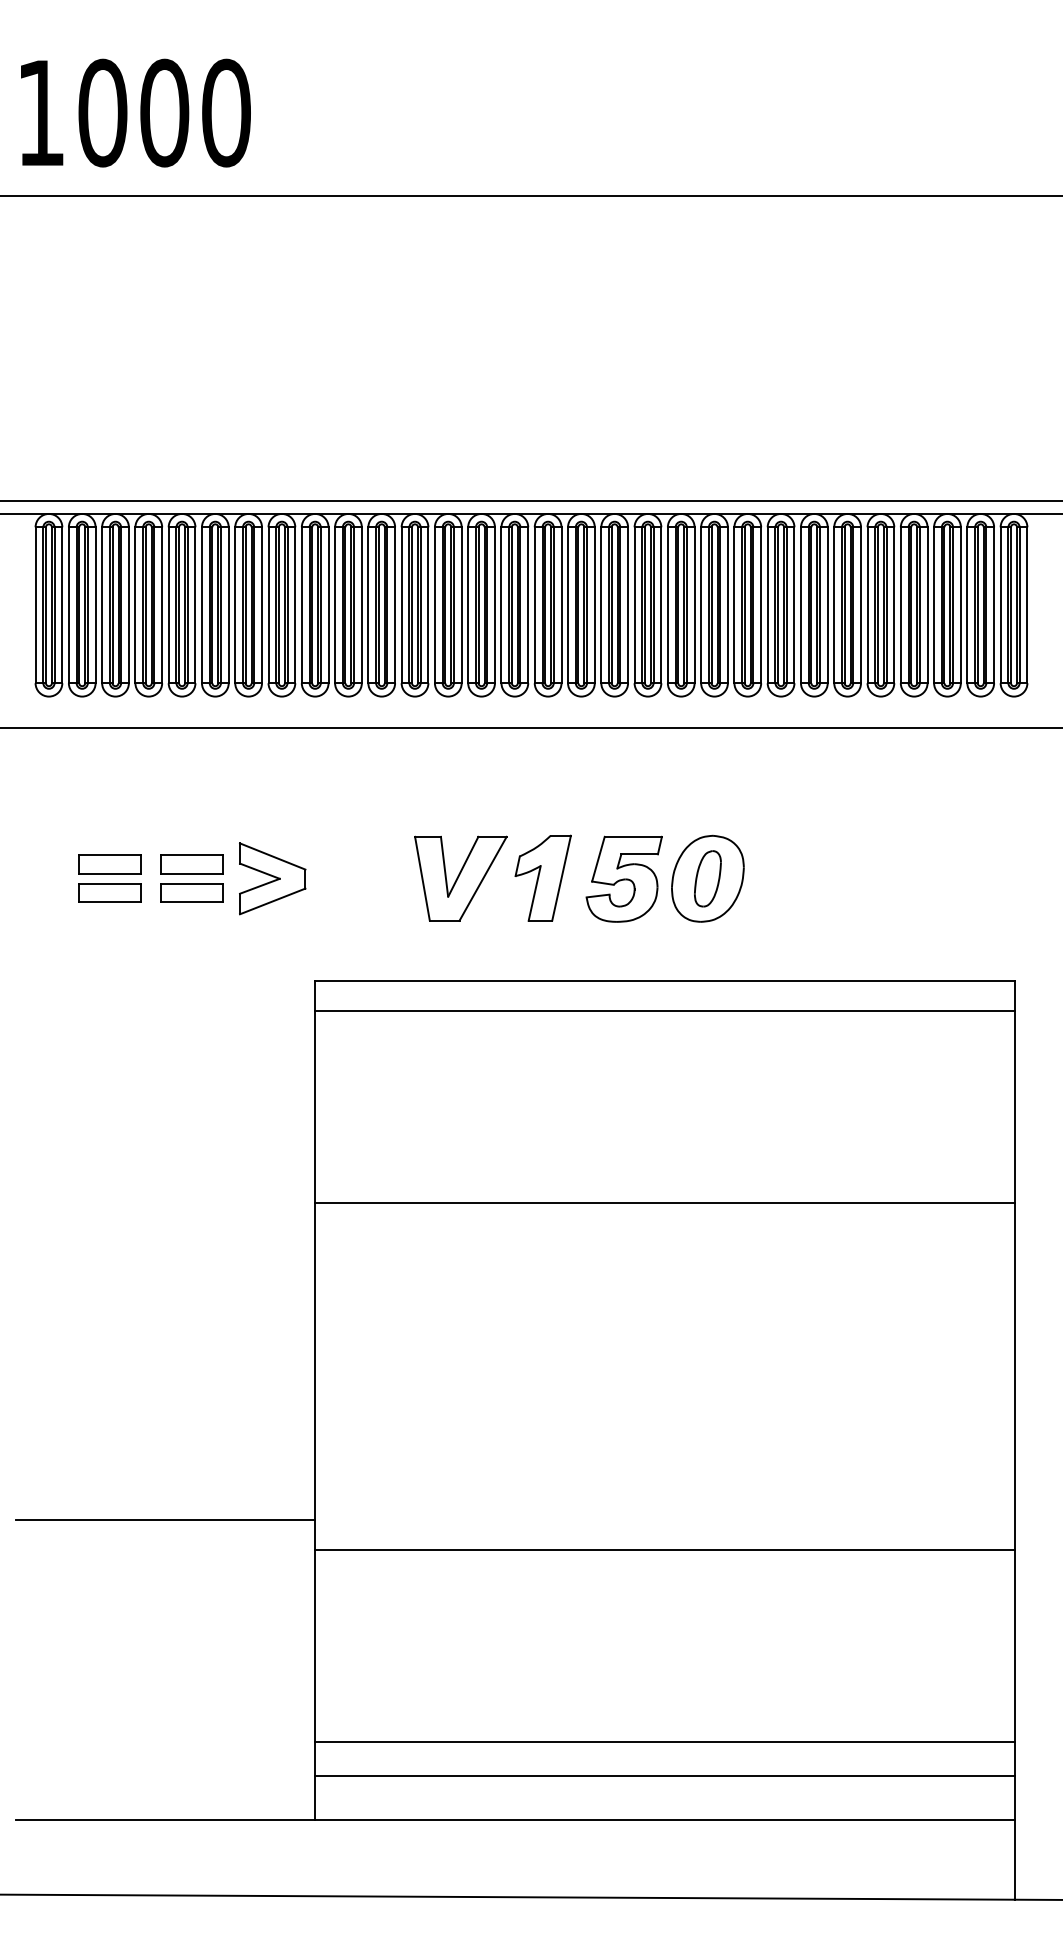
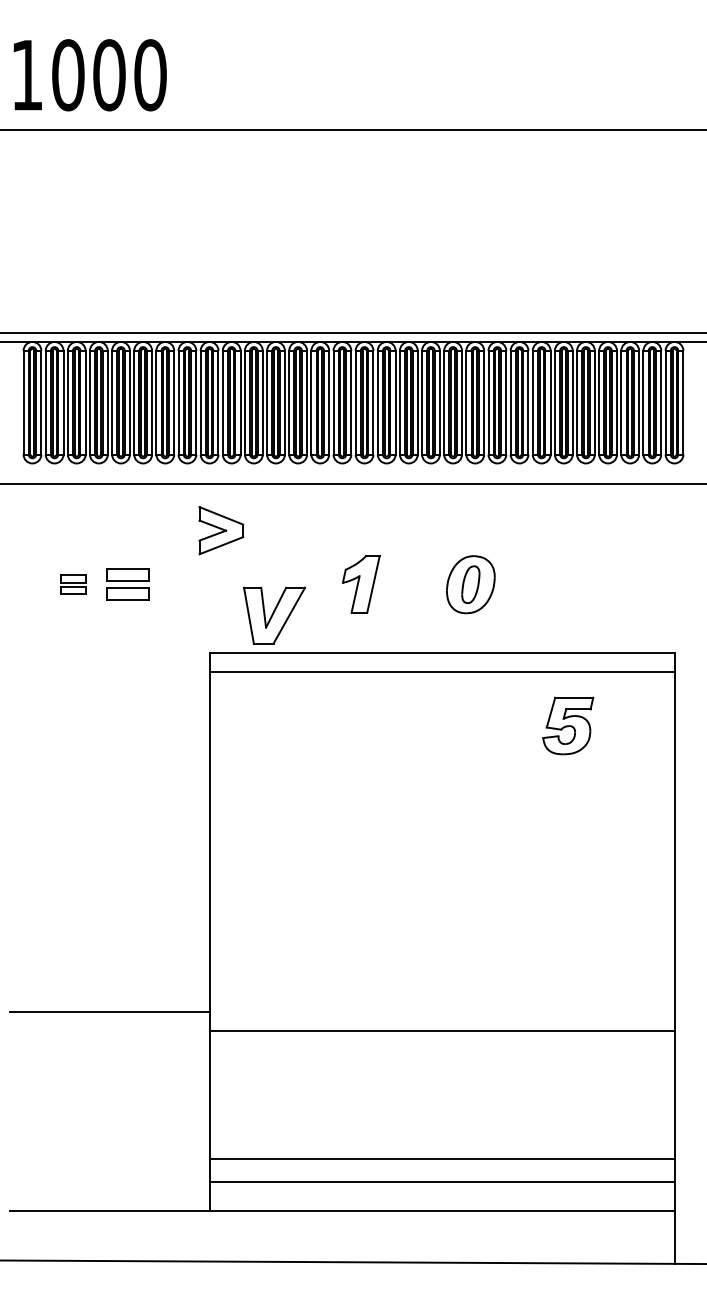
part: (110, 878) -> (73, 584), size x0.6
part: (272, 878) -> (221, 530), moved
part: (460, 878) -> (274, 615), moved
part: (624, 878) -> (568, 725), moved
line: (665, 1203) -> (442, 800), removed

